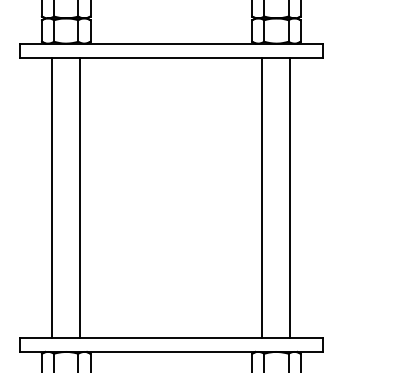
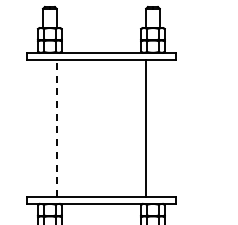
line: (53, 198) -> (43, 128), removed
line: (79, 198) -> (56, 128), solid -> dashed
line: (289, 198) -> (159, 128), removed

